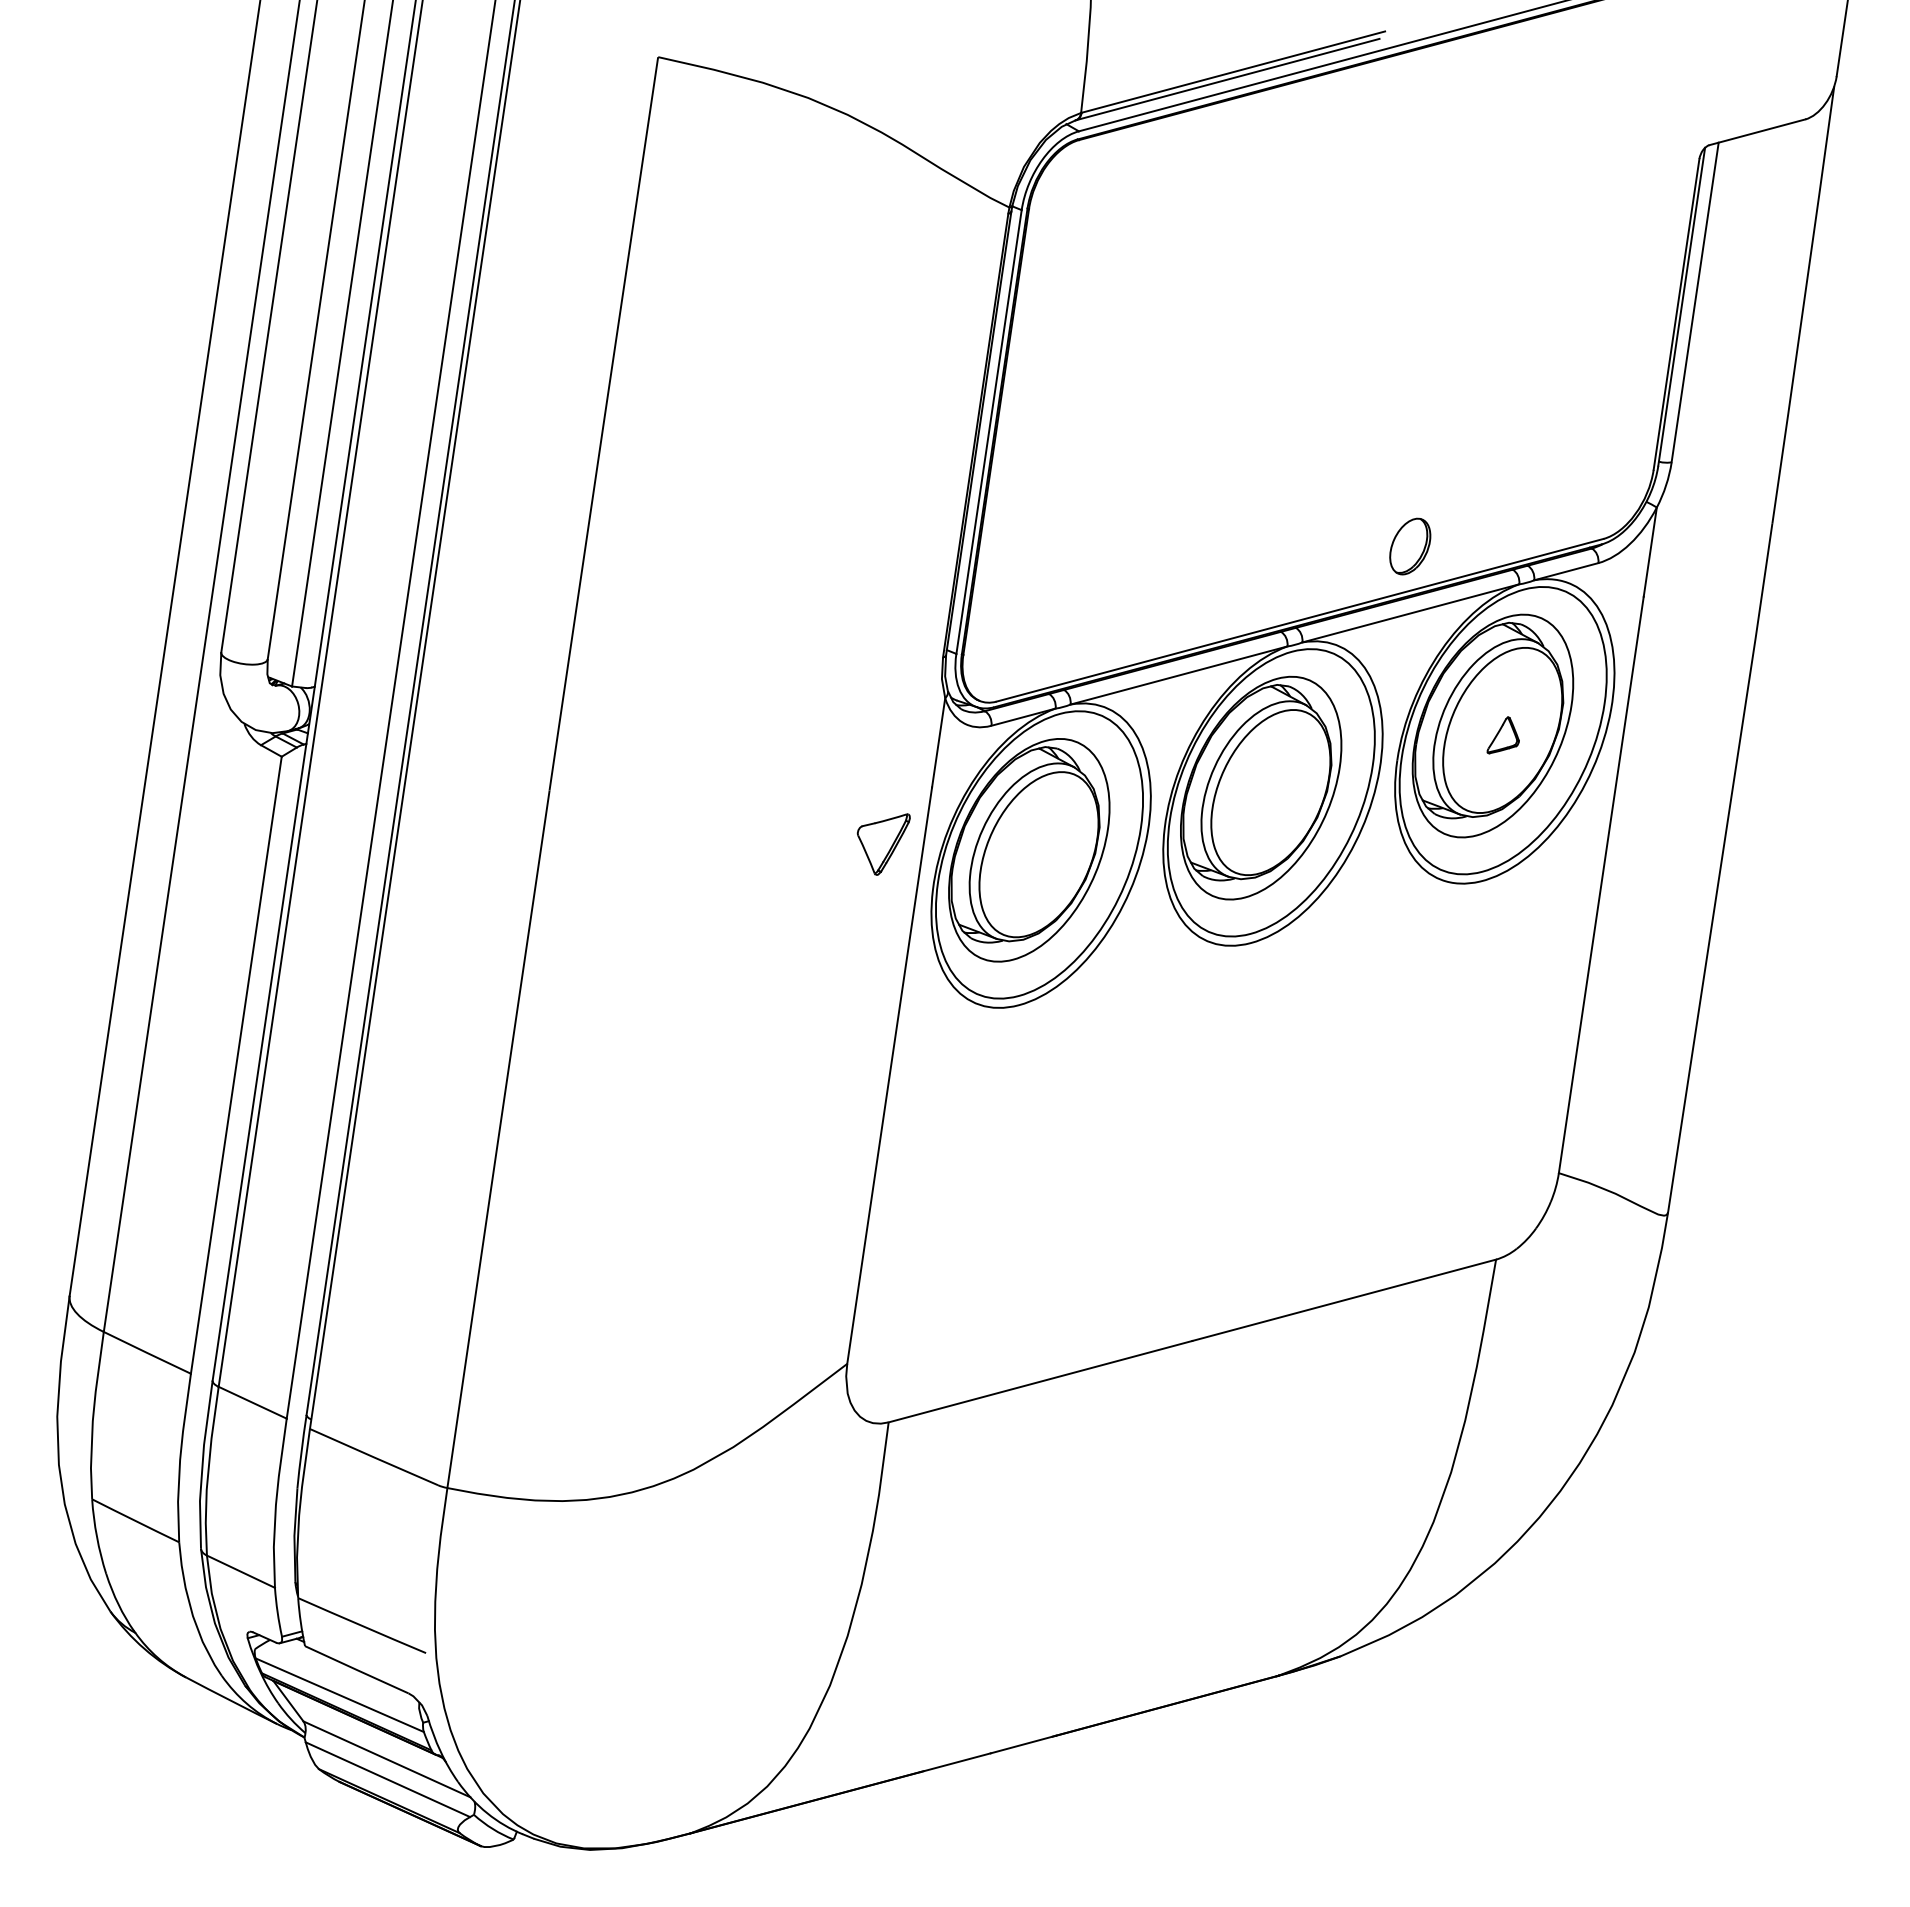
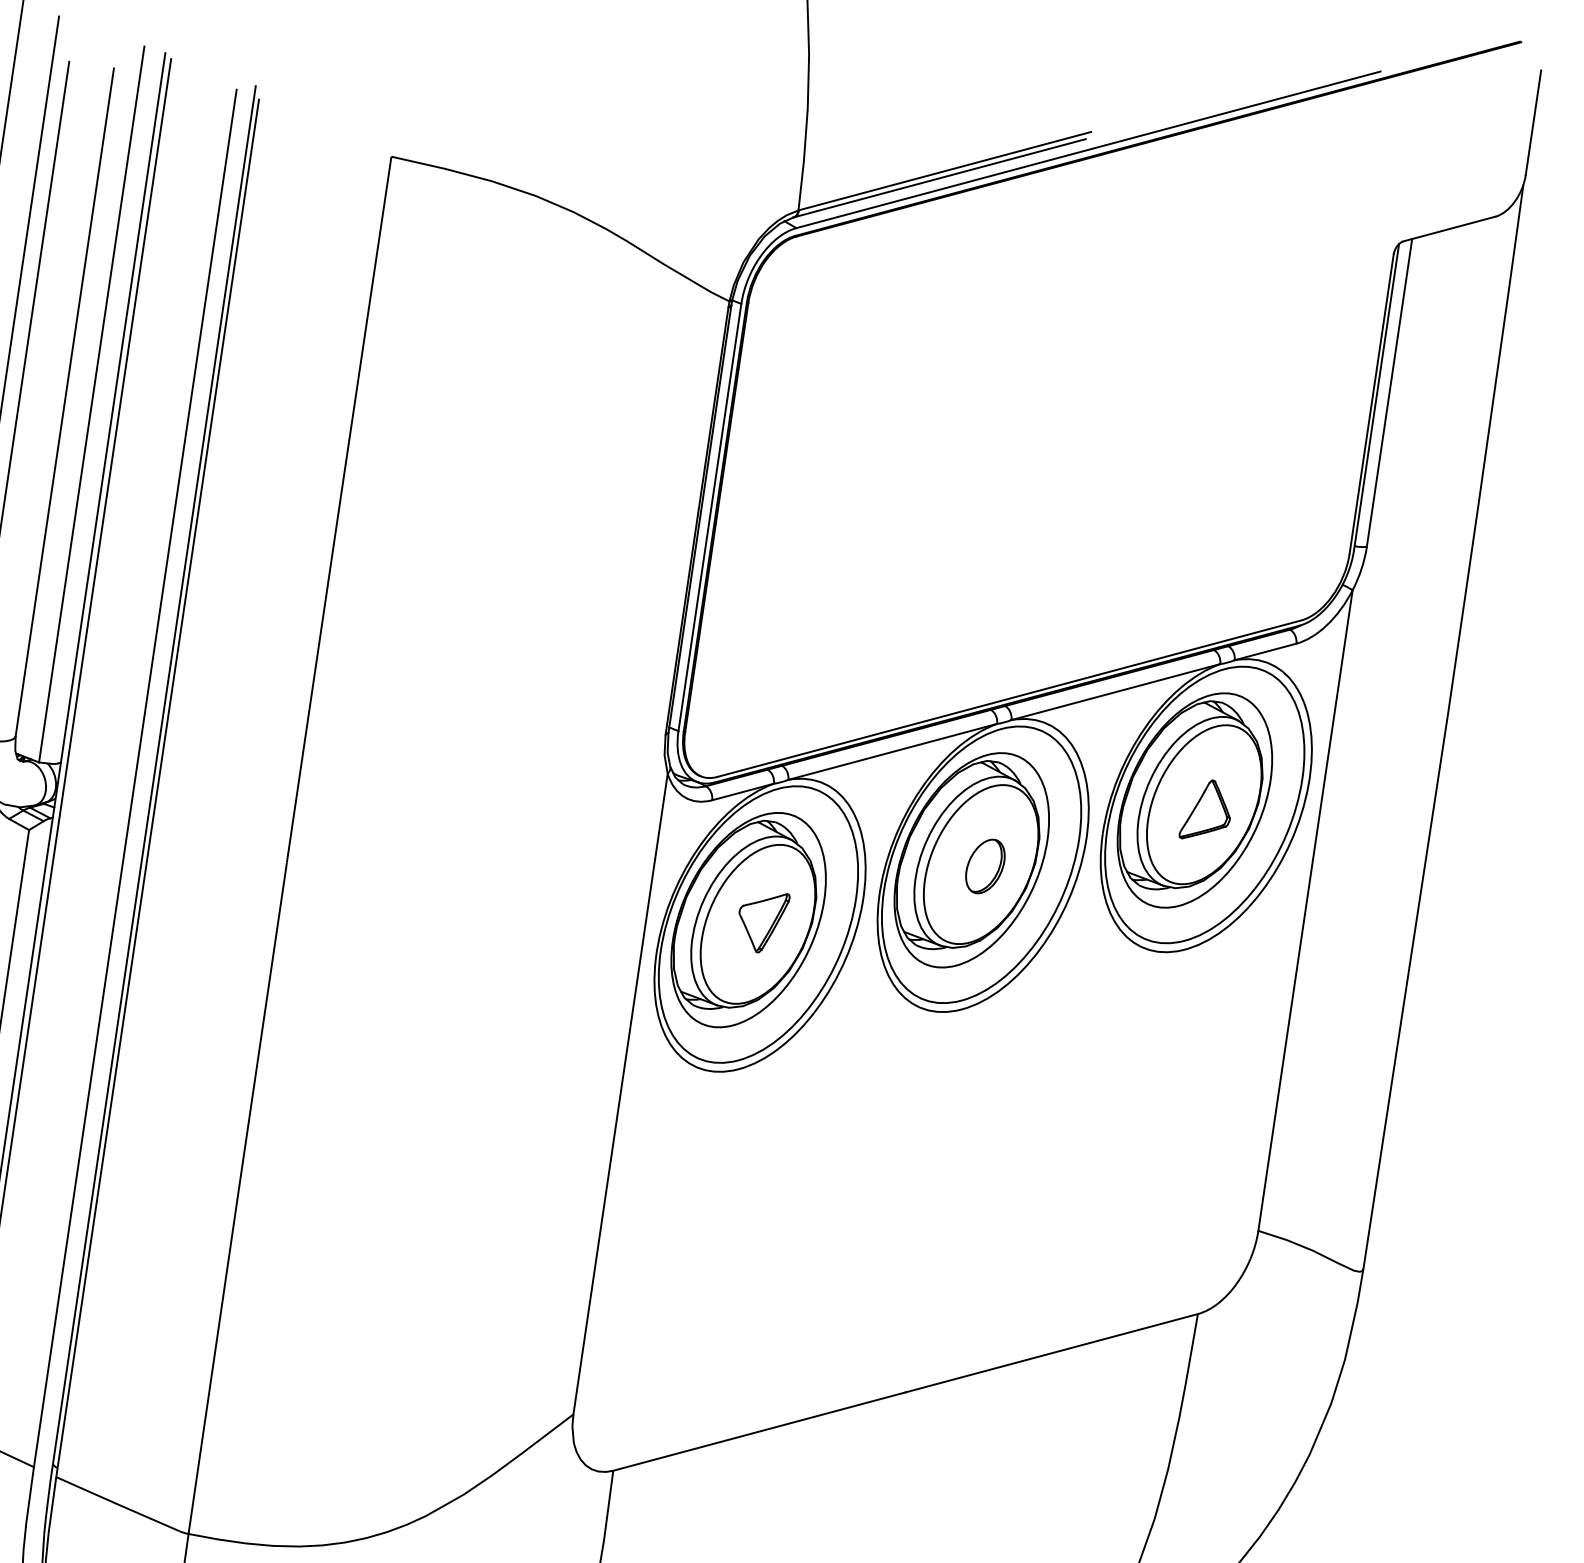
part: (1410, 546) -> (985, 866), moved
part: (1503, 735) -> (1205, 809), size x1.67
part: (883, 844) -> (764, 923), moved

